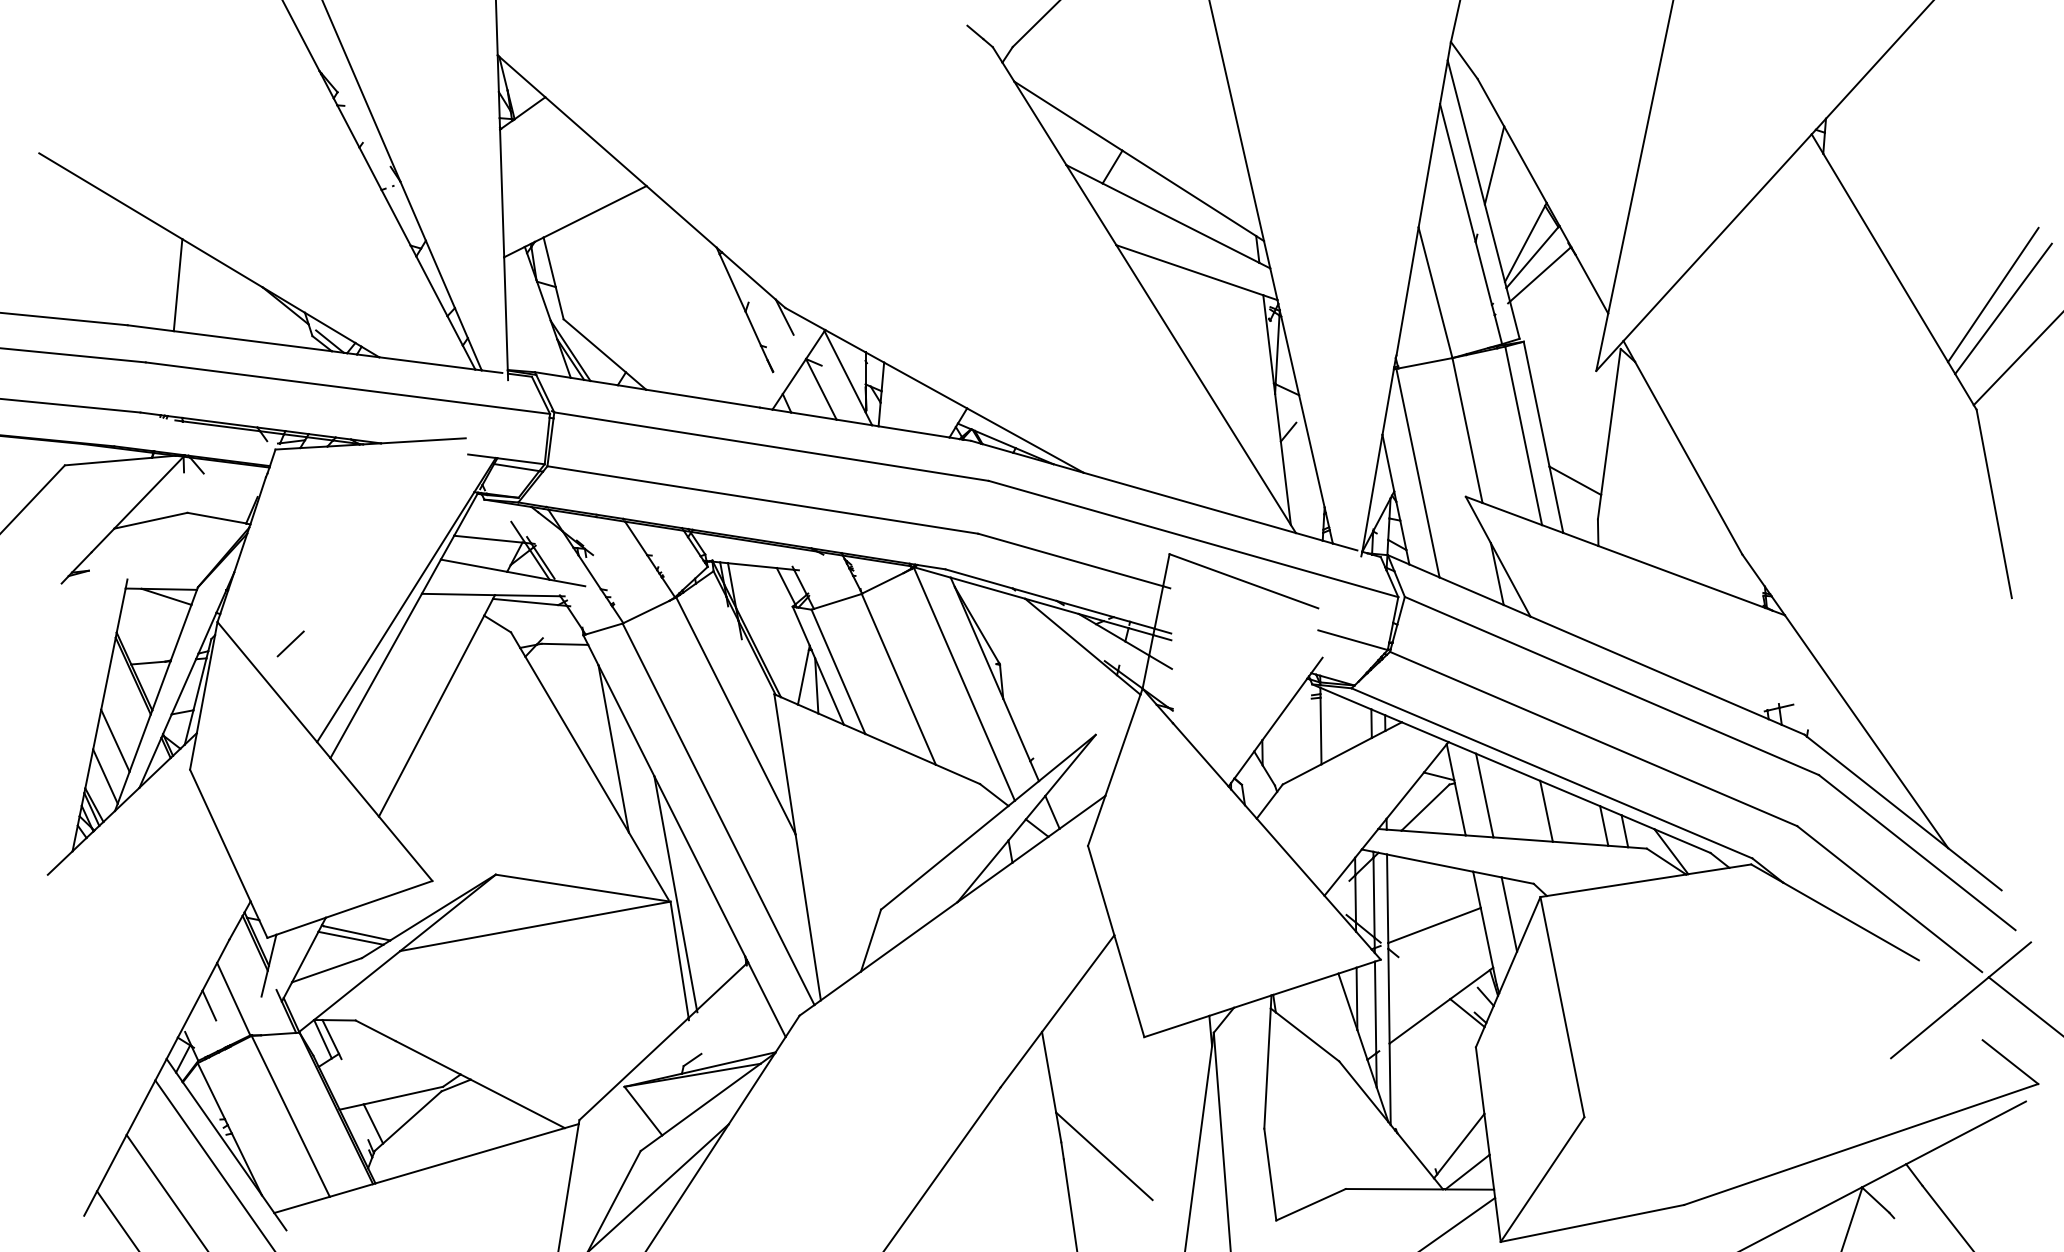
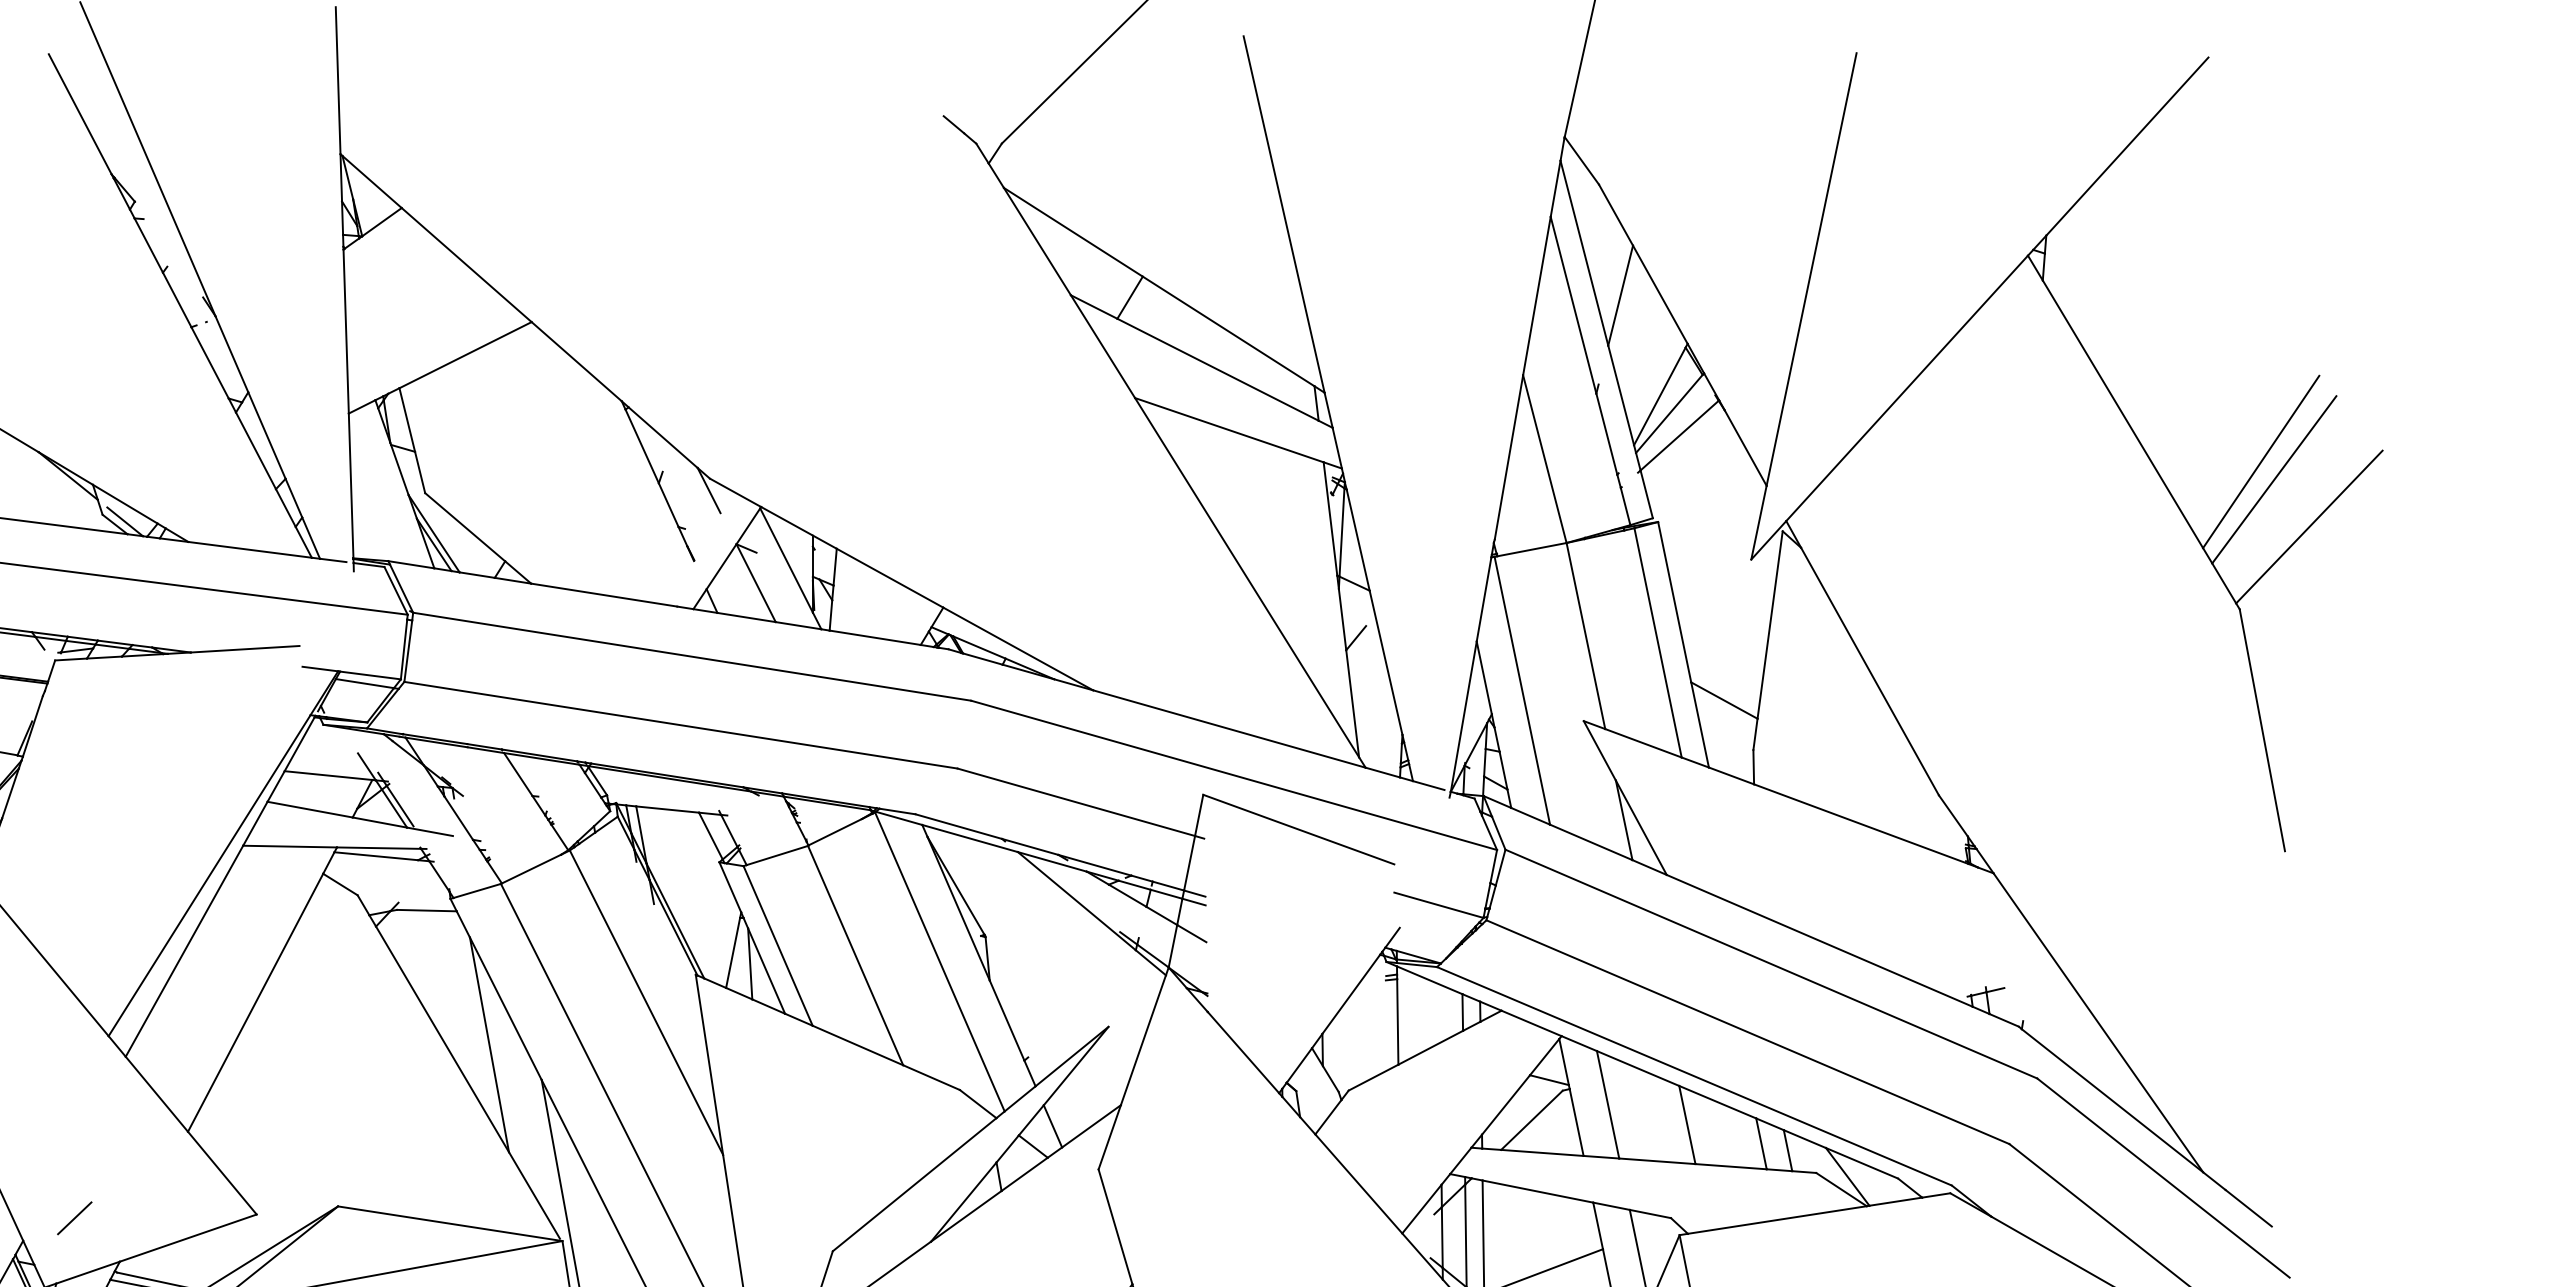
line: (290, 643) -> (74, 1217), moved

